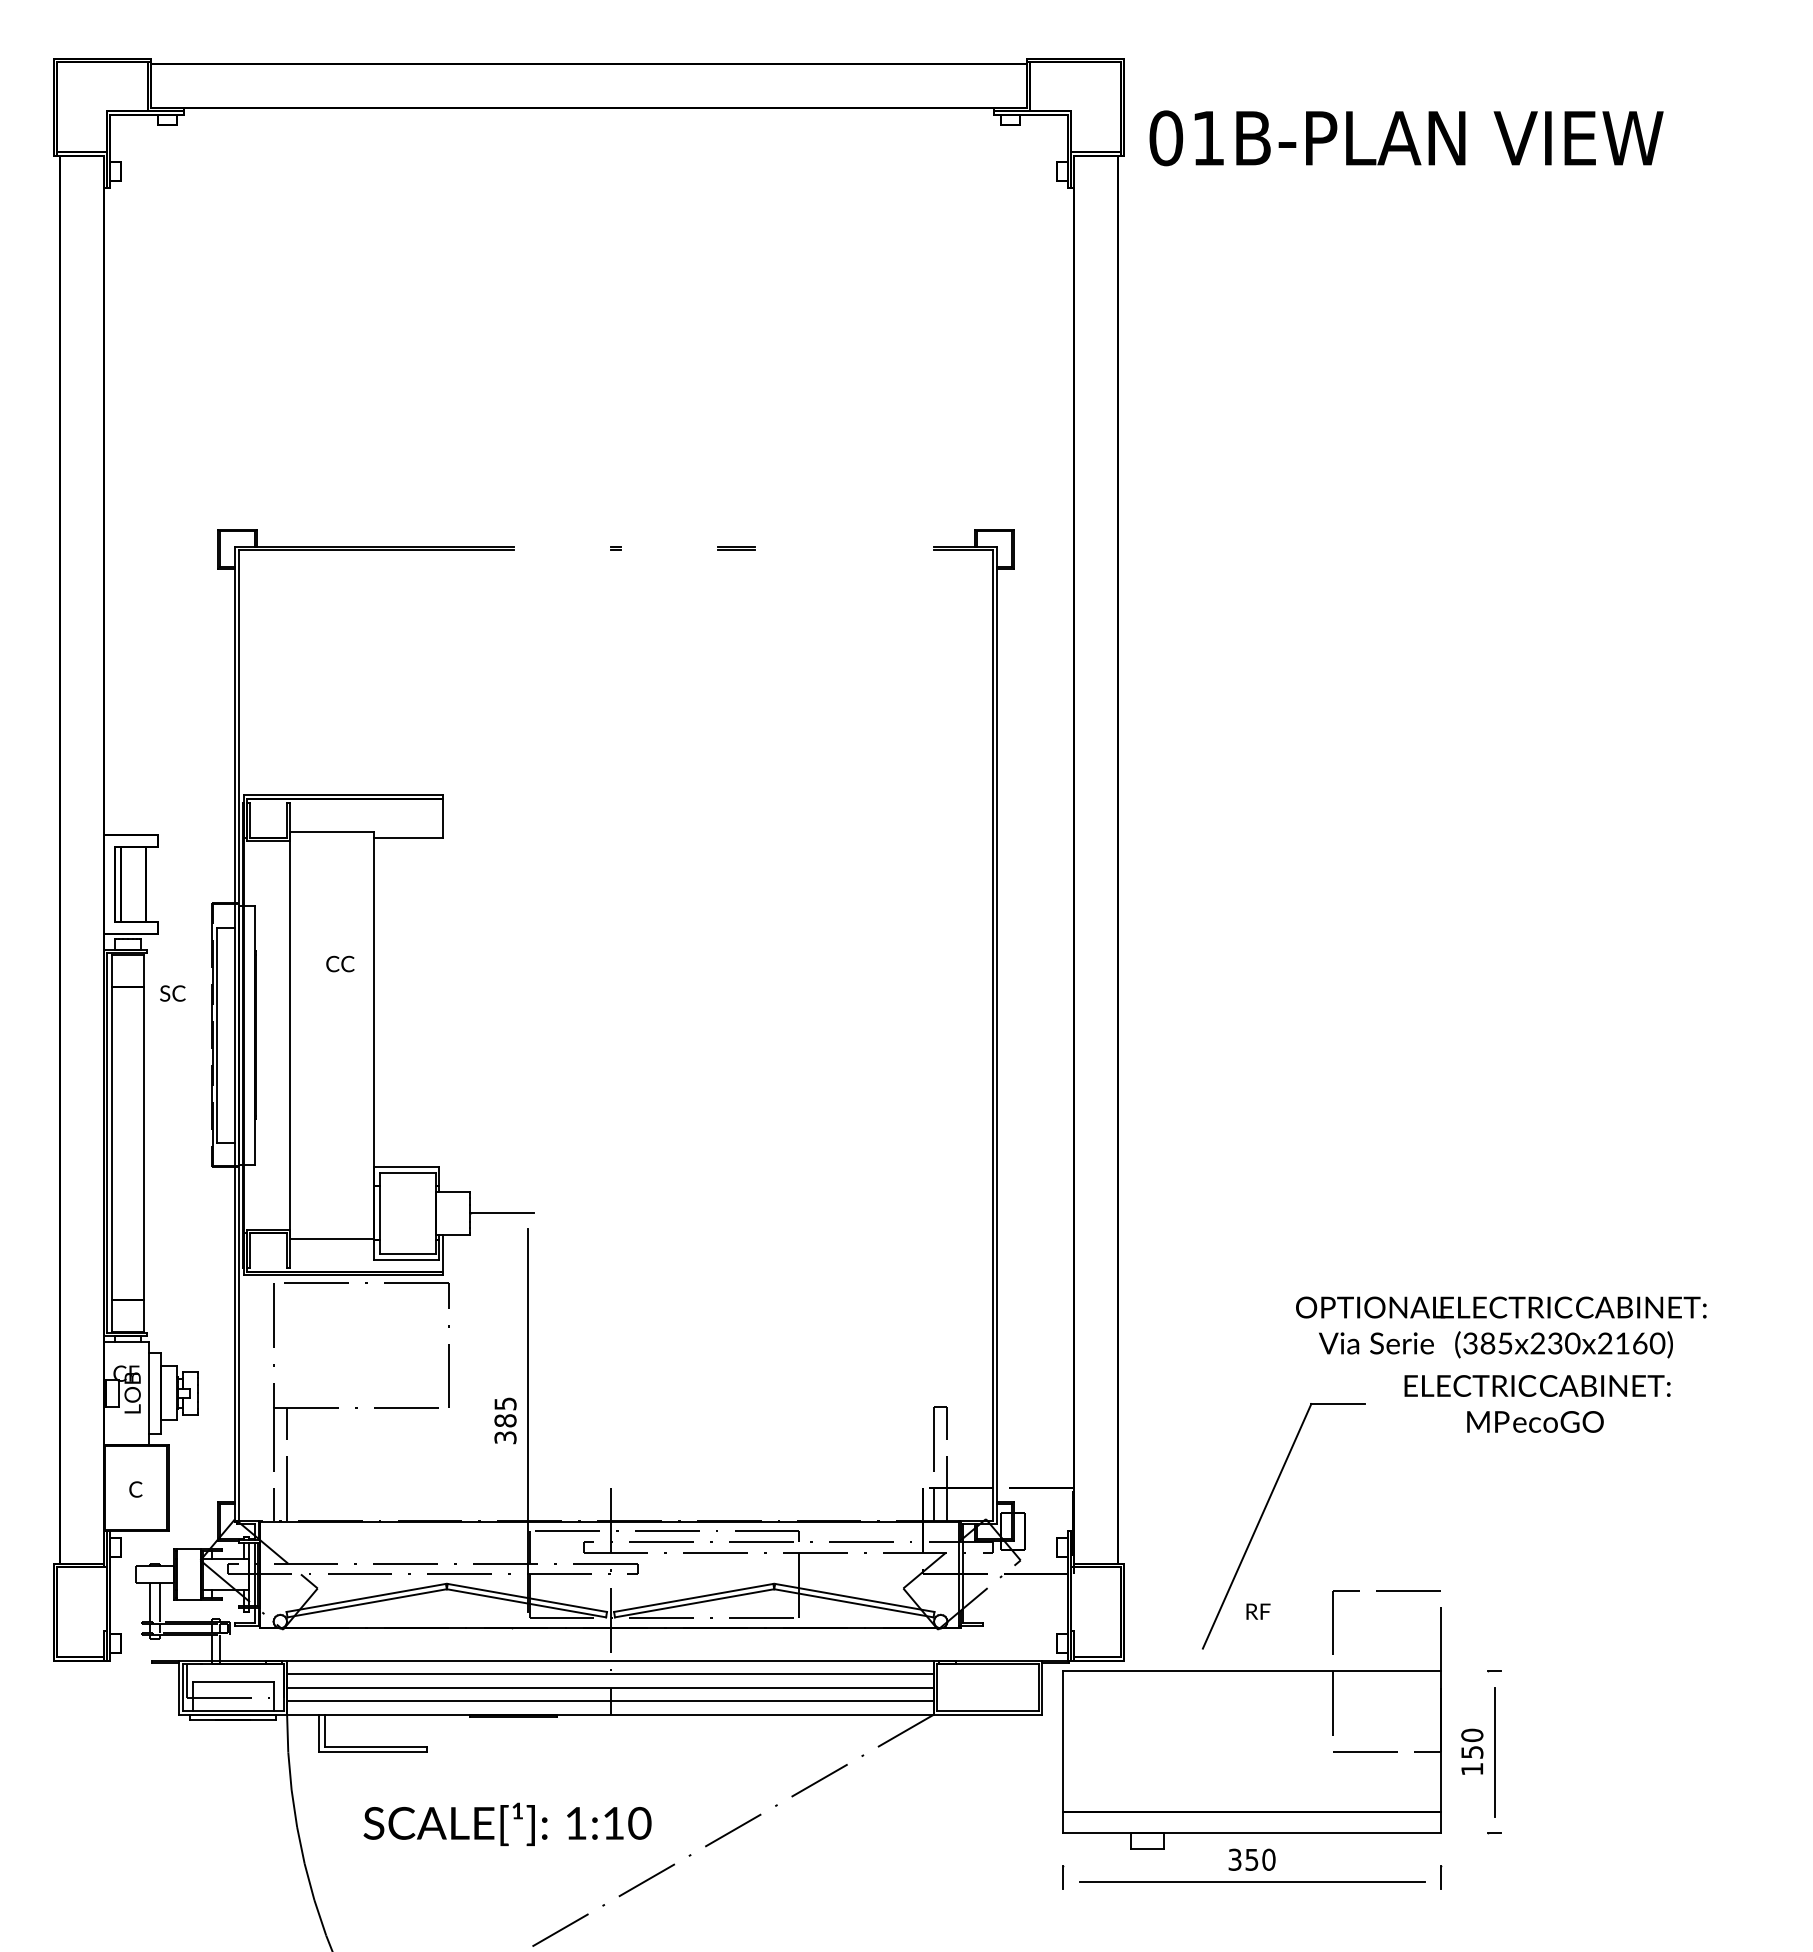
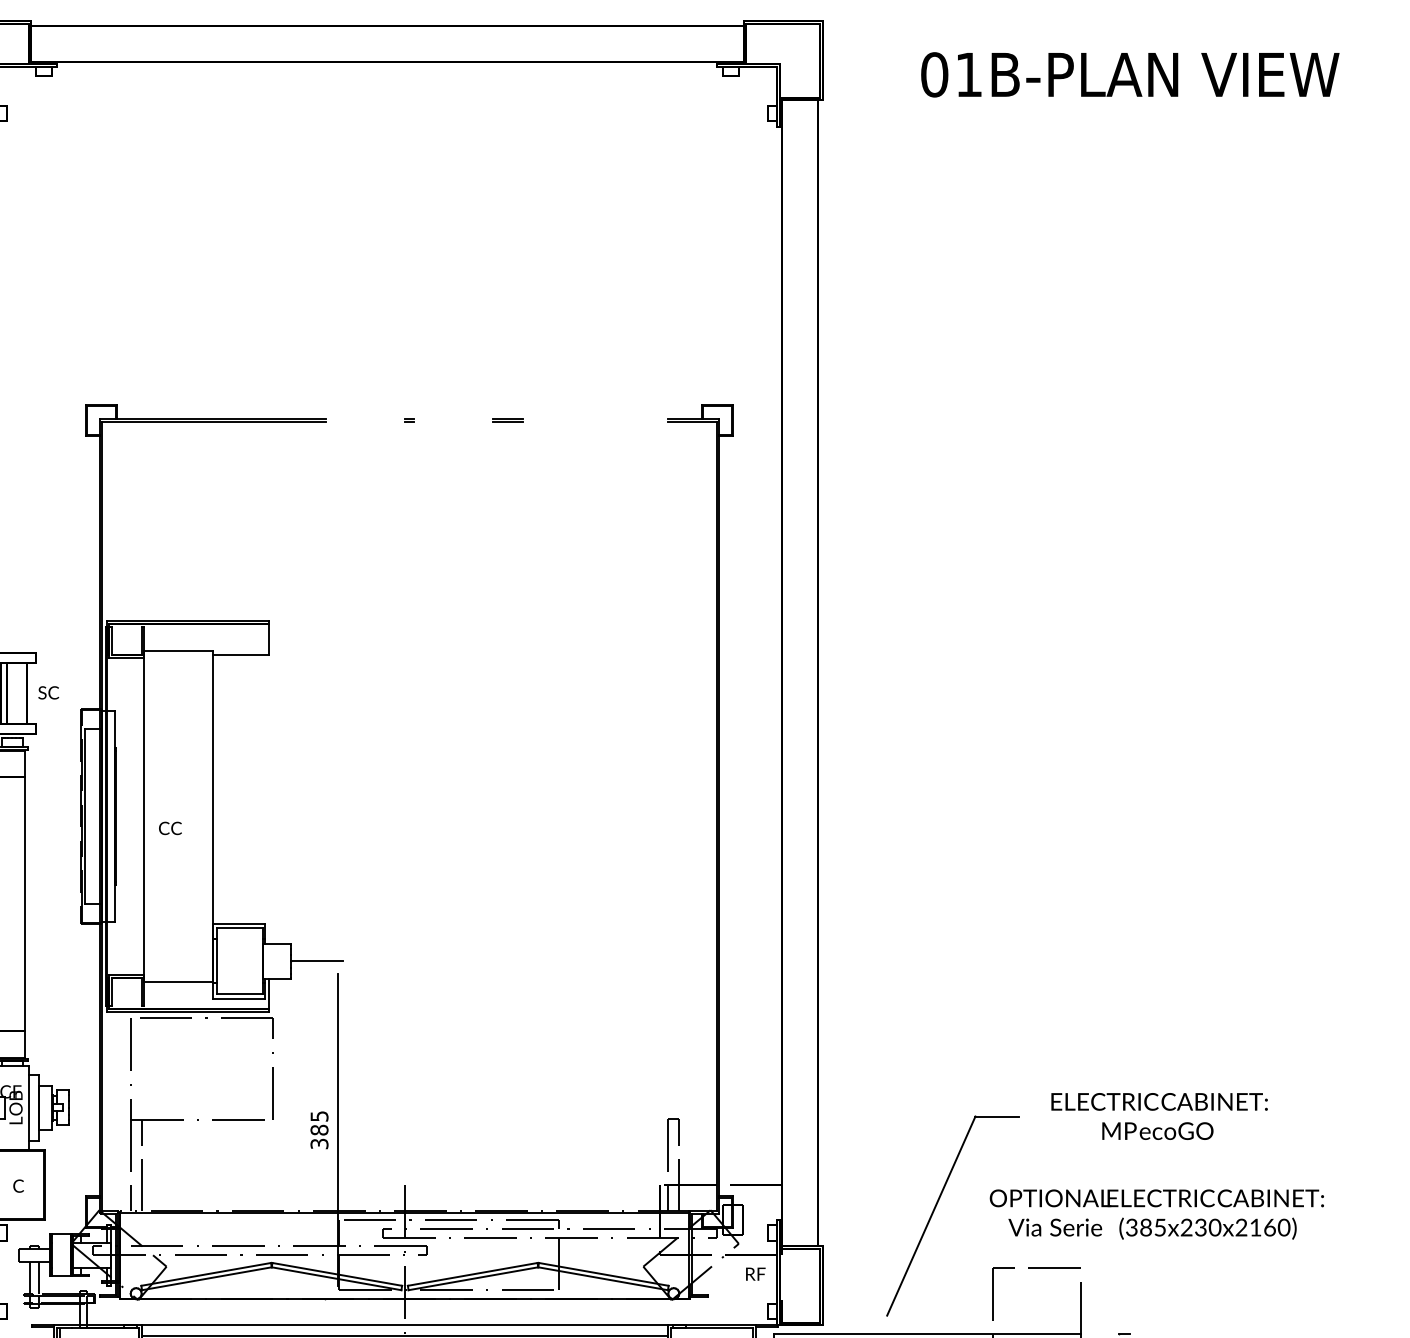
text: (1406, 138) -> (1130, 75), moved
text: (340, 963) -> (170, 827), moved
text: (172, 993) -> (48, 692), moved
text: (1501, 1327) -> (1157, 1214), moved
text: (1258, 1611) -> (755, 1274), moved

